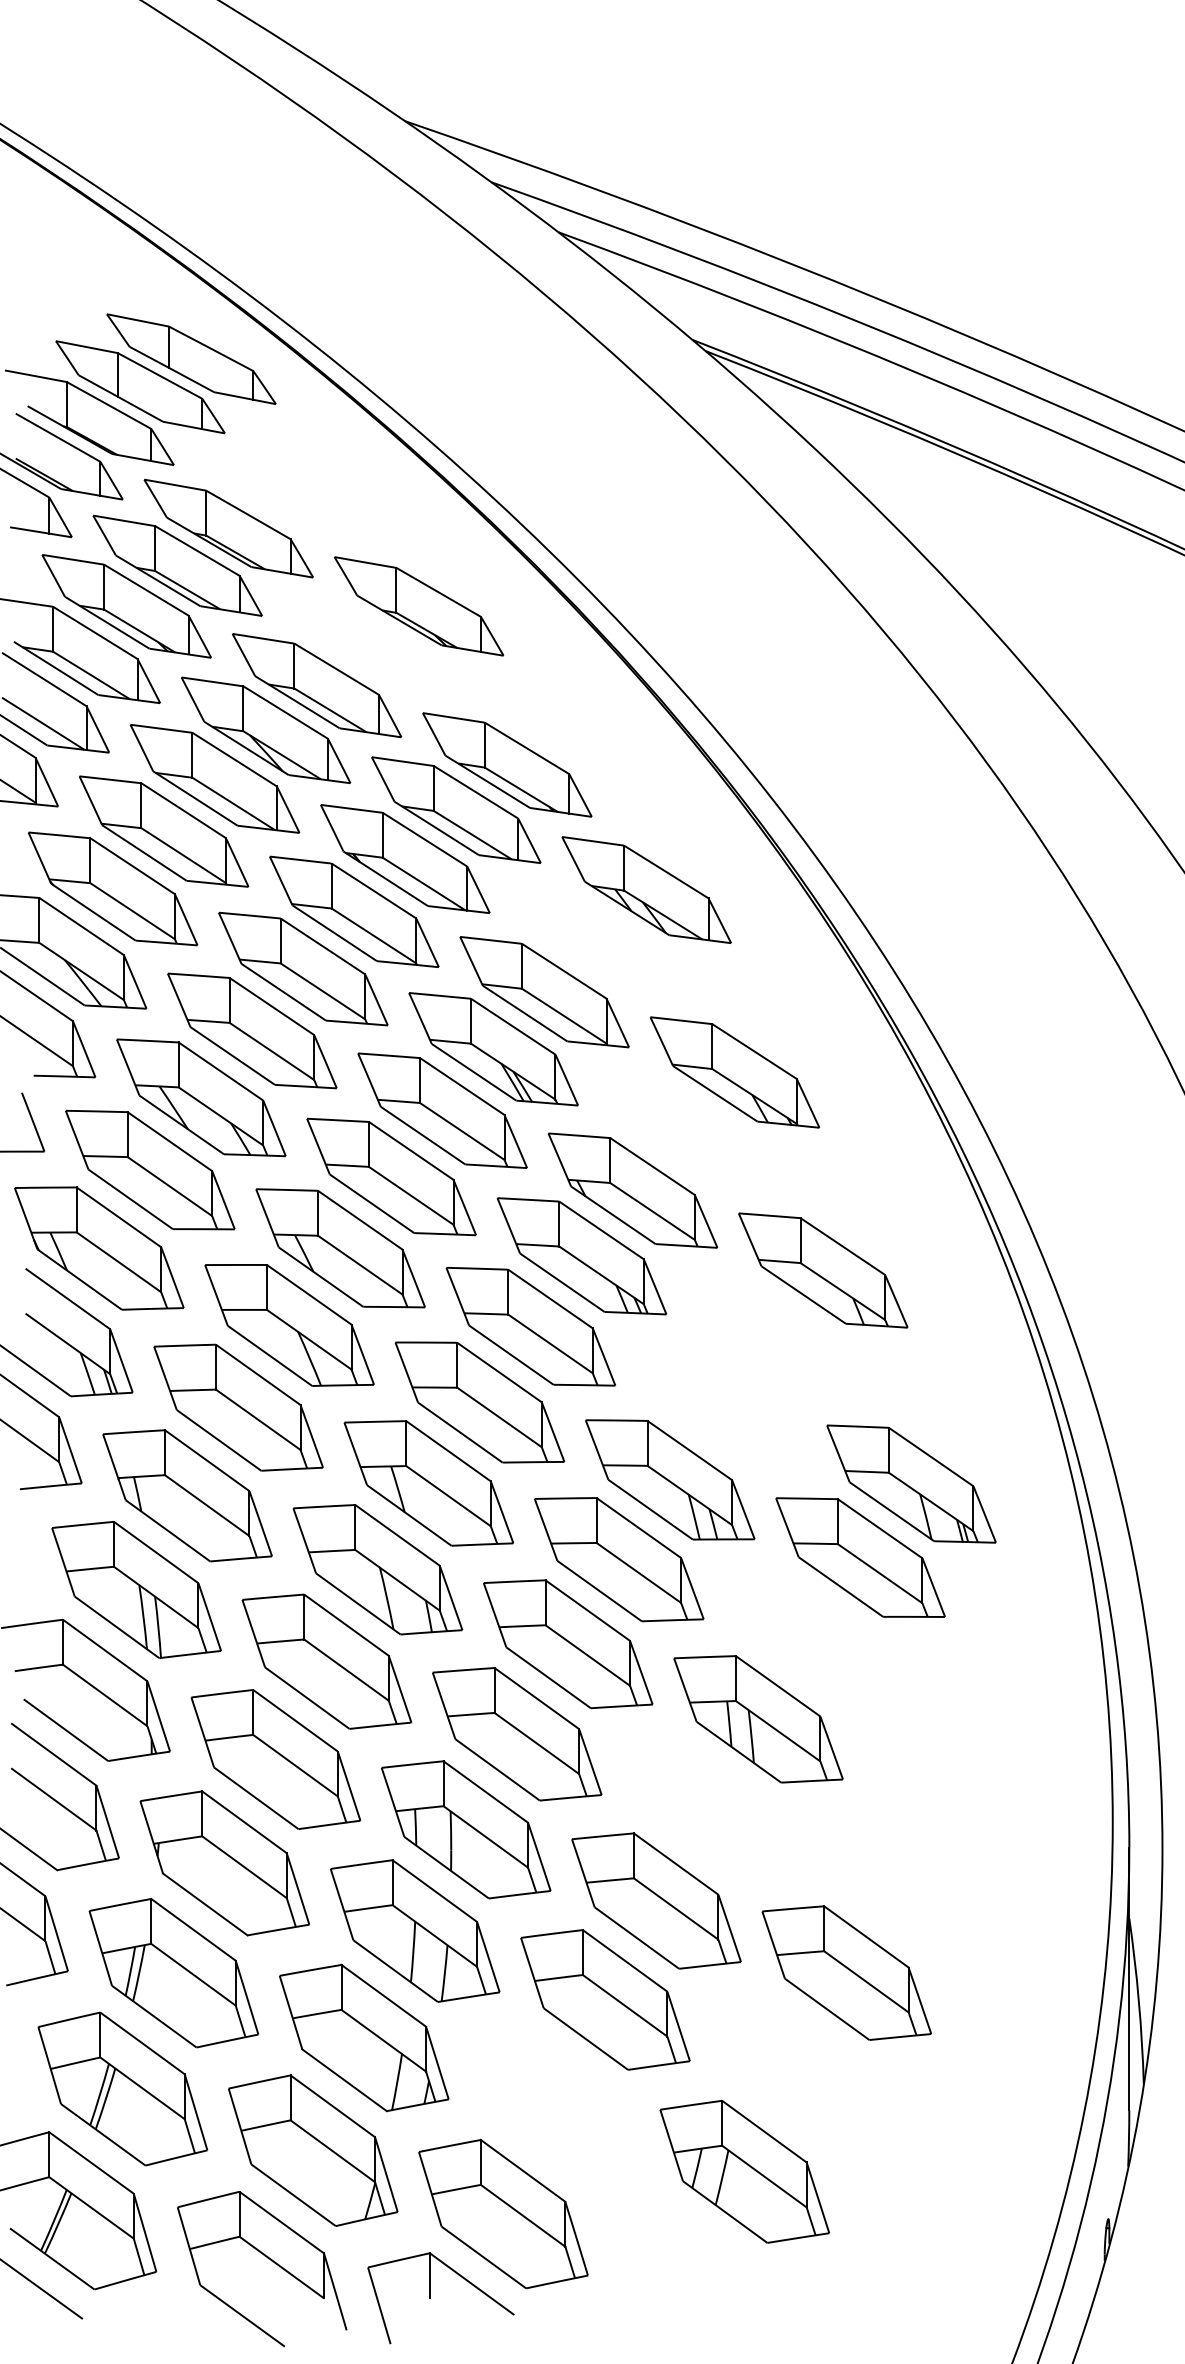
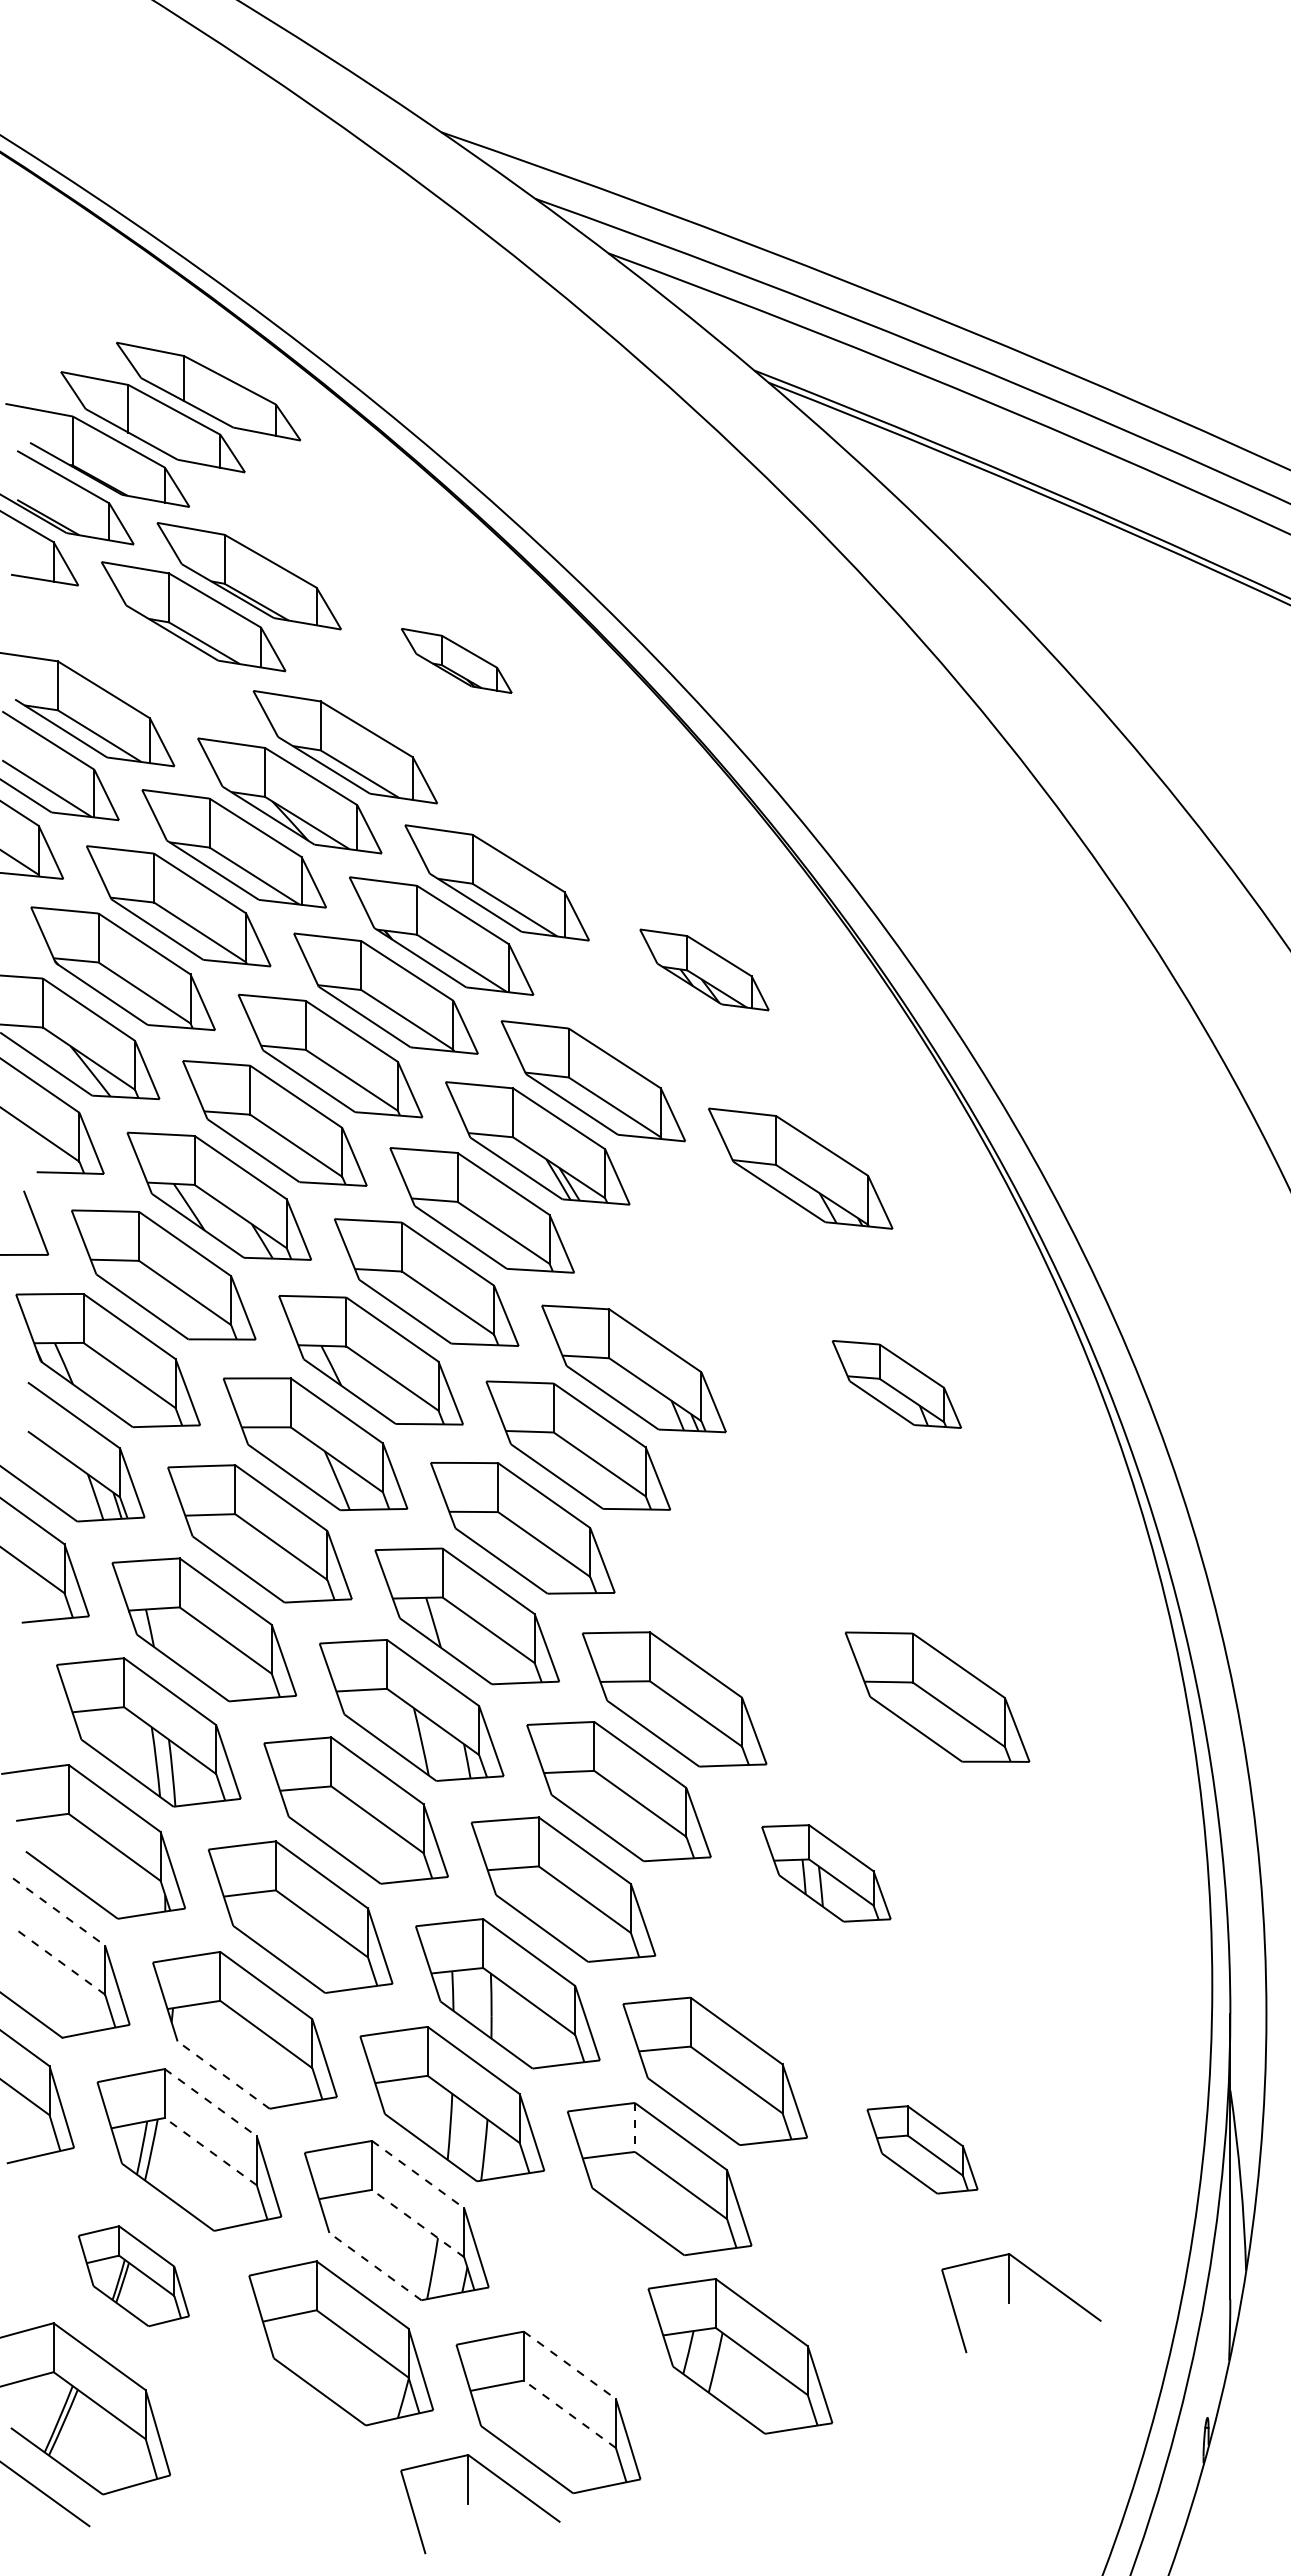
part: (126, 606) -> (137, 660), removed
part: (419, 606) -> (456, 660), size x0.6
part: (507, 764) -> (552, 833), removed
part: (646, 889) -> (704, 969), size x0.7
part: (632, 1190) -> (689, 1297), removed
part: (822, 1270) -> (896, 1384), size x0.7
part: (669, 1479) -> (729, 1612), removed
part: (911, 1483) -> (992, 1616), removed
part: (758, 1719) -> (826, 1873), size x0.7
line: (54, 1755) -> (59, 1912), solid -> dashed
line: (53, 1799) -> (58, 1960), solid -> dashed
line: (205, 1903) -> (223, 2074), solid -> dashed
line: (194, 1930) -> (211, 2103), solid -> dashed
line: (582, 1952) -> (634, 2127), solid -> dashed
part: (846, 1972) -> (922, 2149), size x0.6
line: (193, 1974) -> (210, 2151), solid -> dashed
line: (384, 1995) -> (418, 2174), solid -> dashed
line: (383, 2040) -> (417, 2223), solid -> dashed
line: (344, 2080) -> (375, 2266), solid -> dashed
part: (122, 2089) -> (133, 2276), size x0.6
part: (926, 2114) -> (1009, 2303), added
line: (523, 2171) -> (570, 2365), solid -> dashed
part: (744, 2171) -> (740, 2356), moved
line: (522, 2215) -> (569, 2413), solid -> dashed
part: (268, 2259) -> (292, 2461), removed

